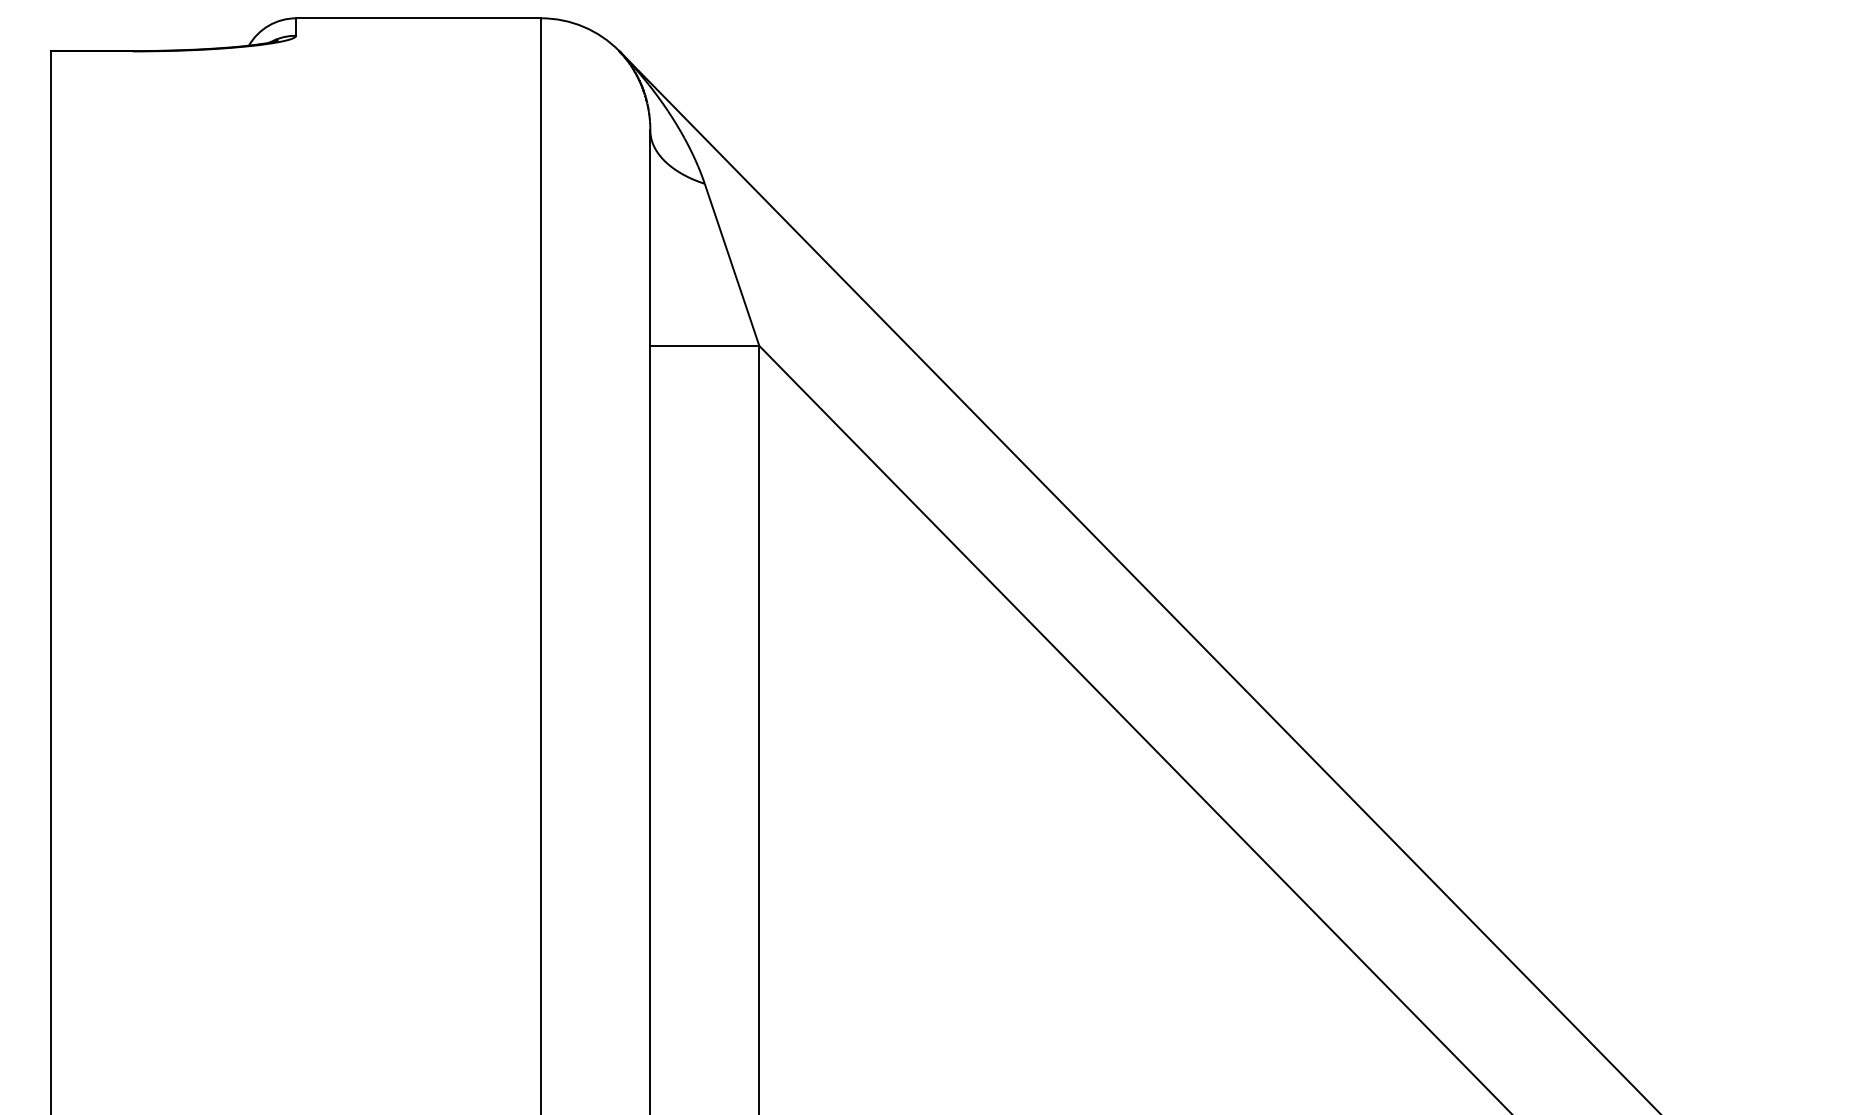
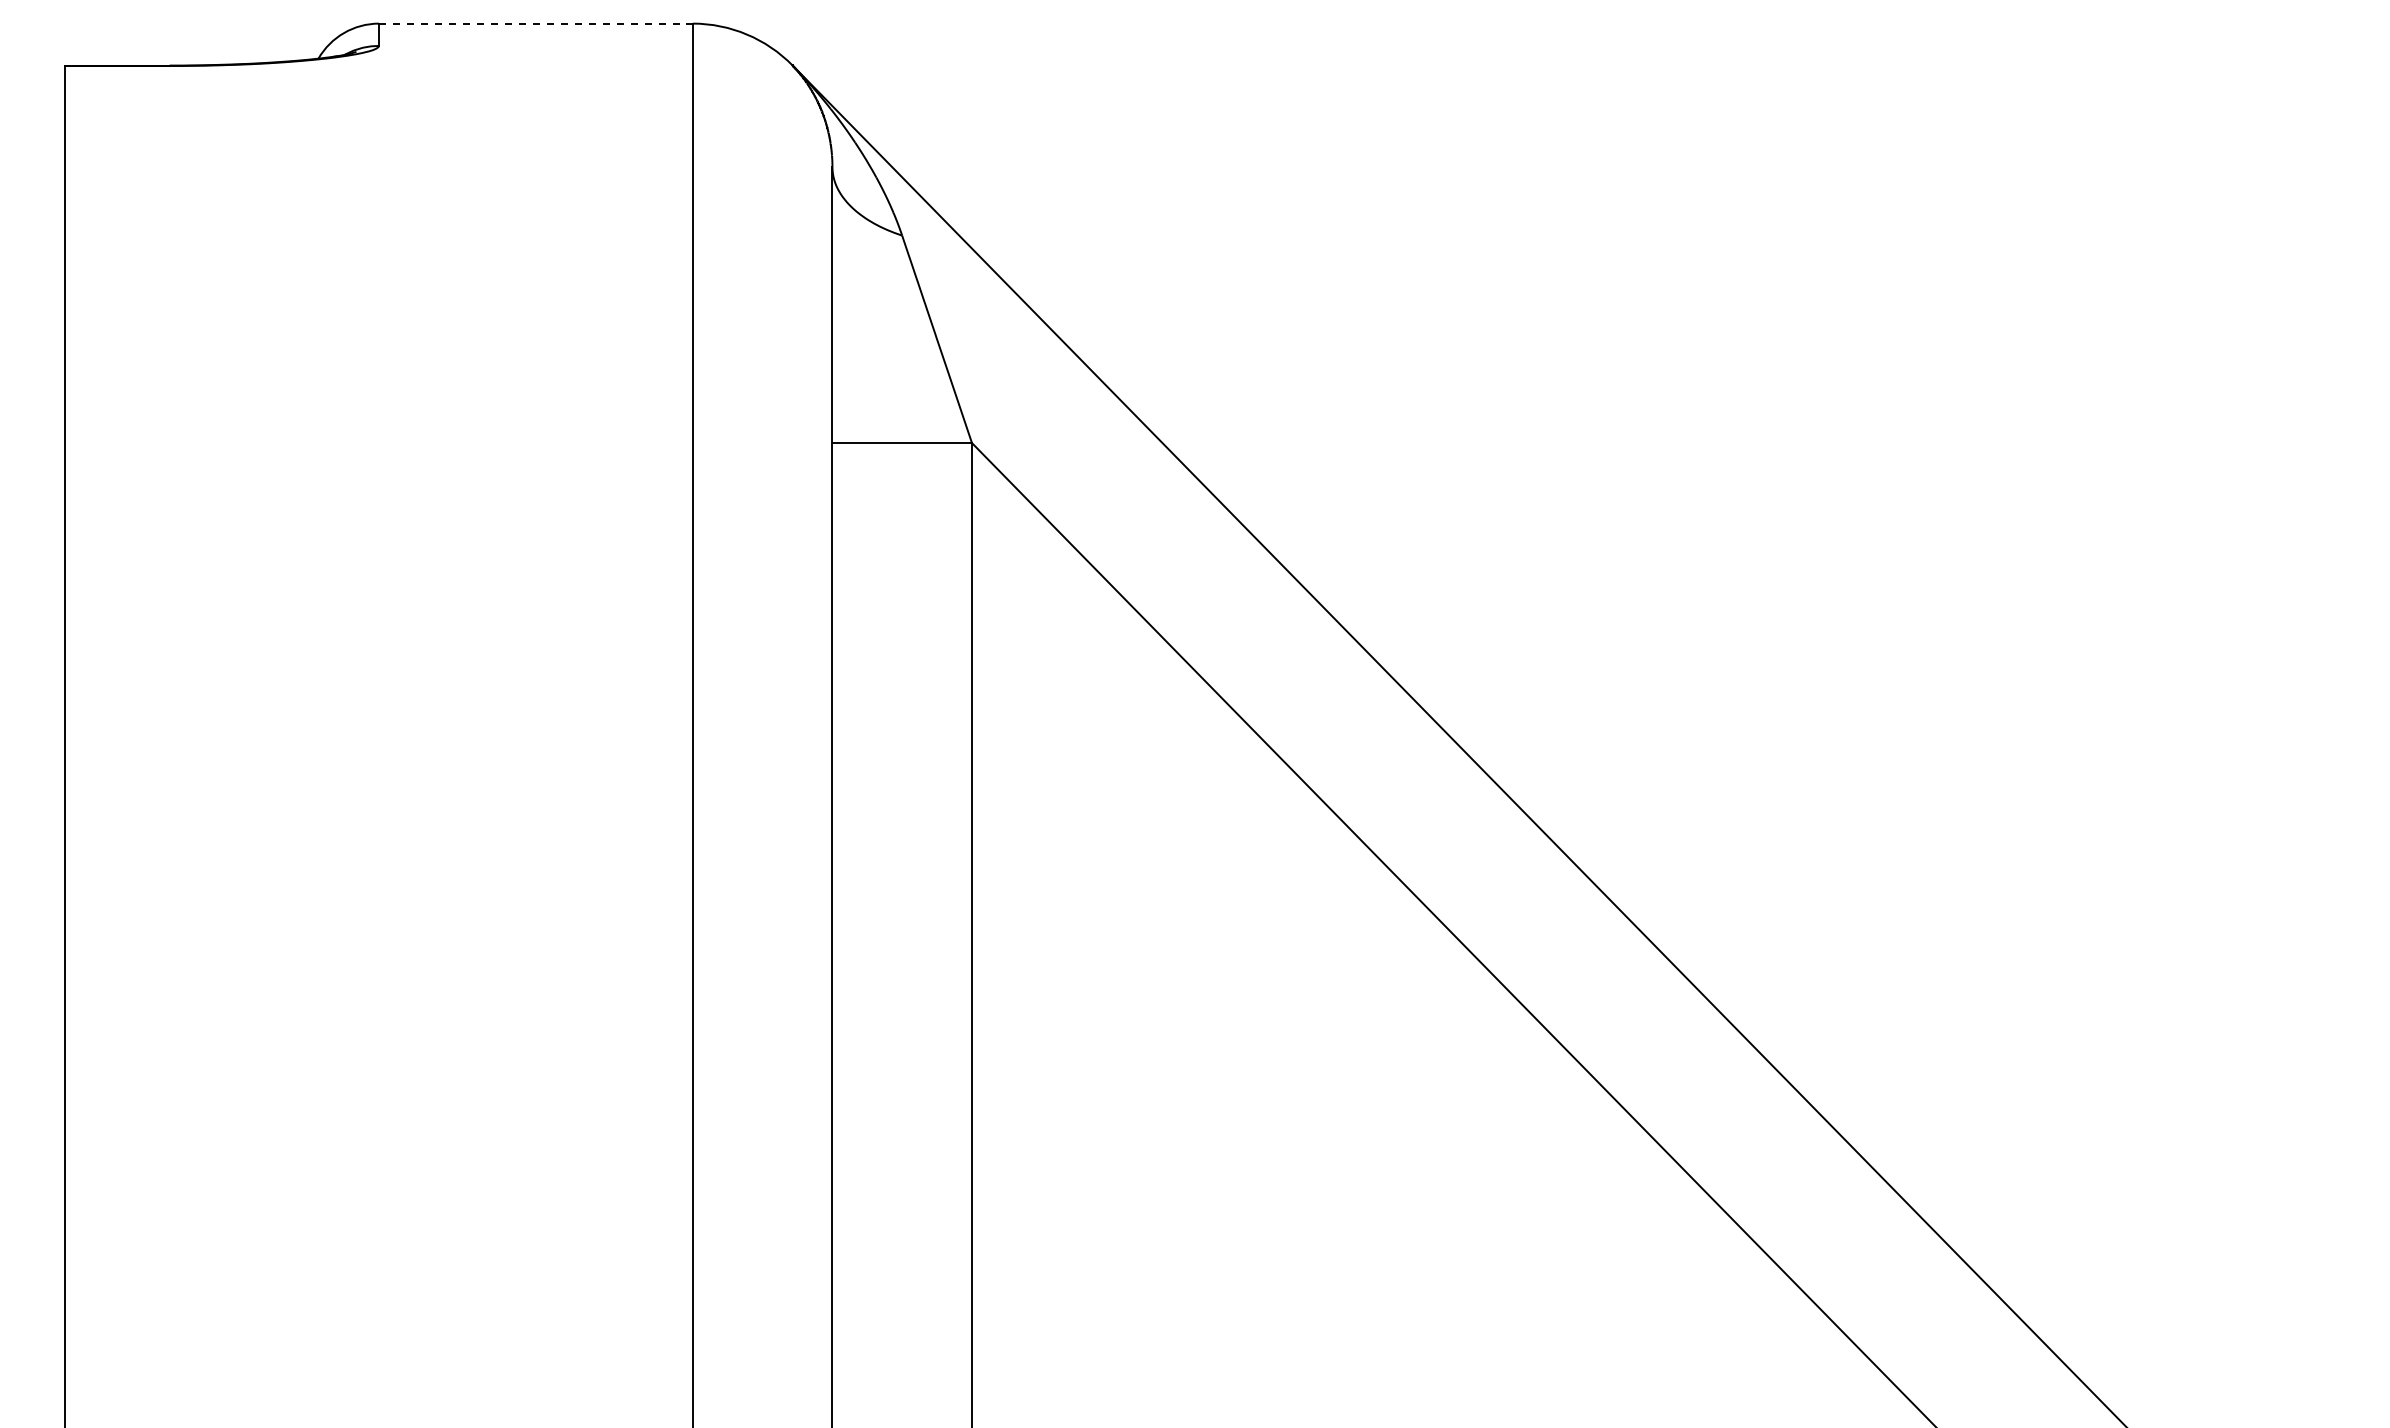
line: (418, 18) -> (535, 23), solid -> dashed

